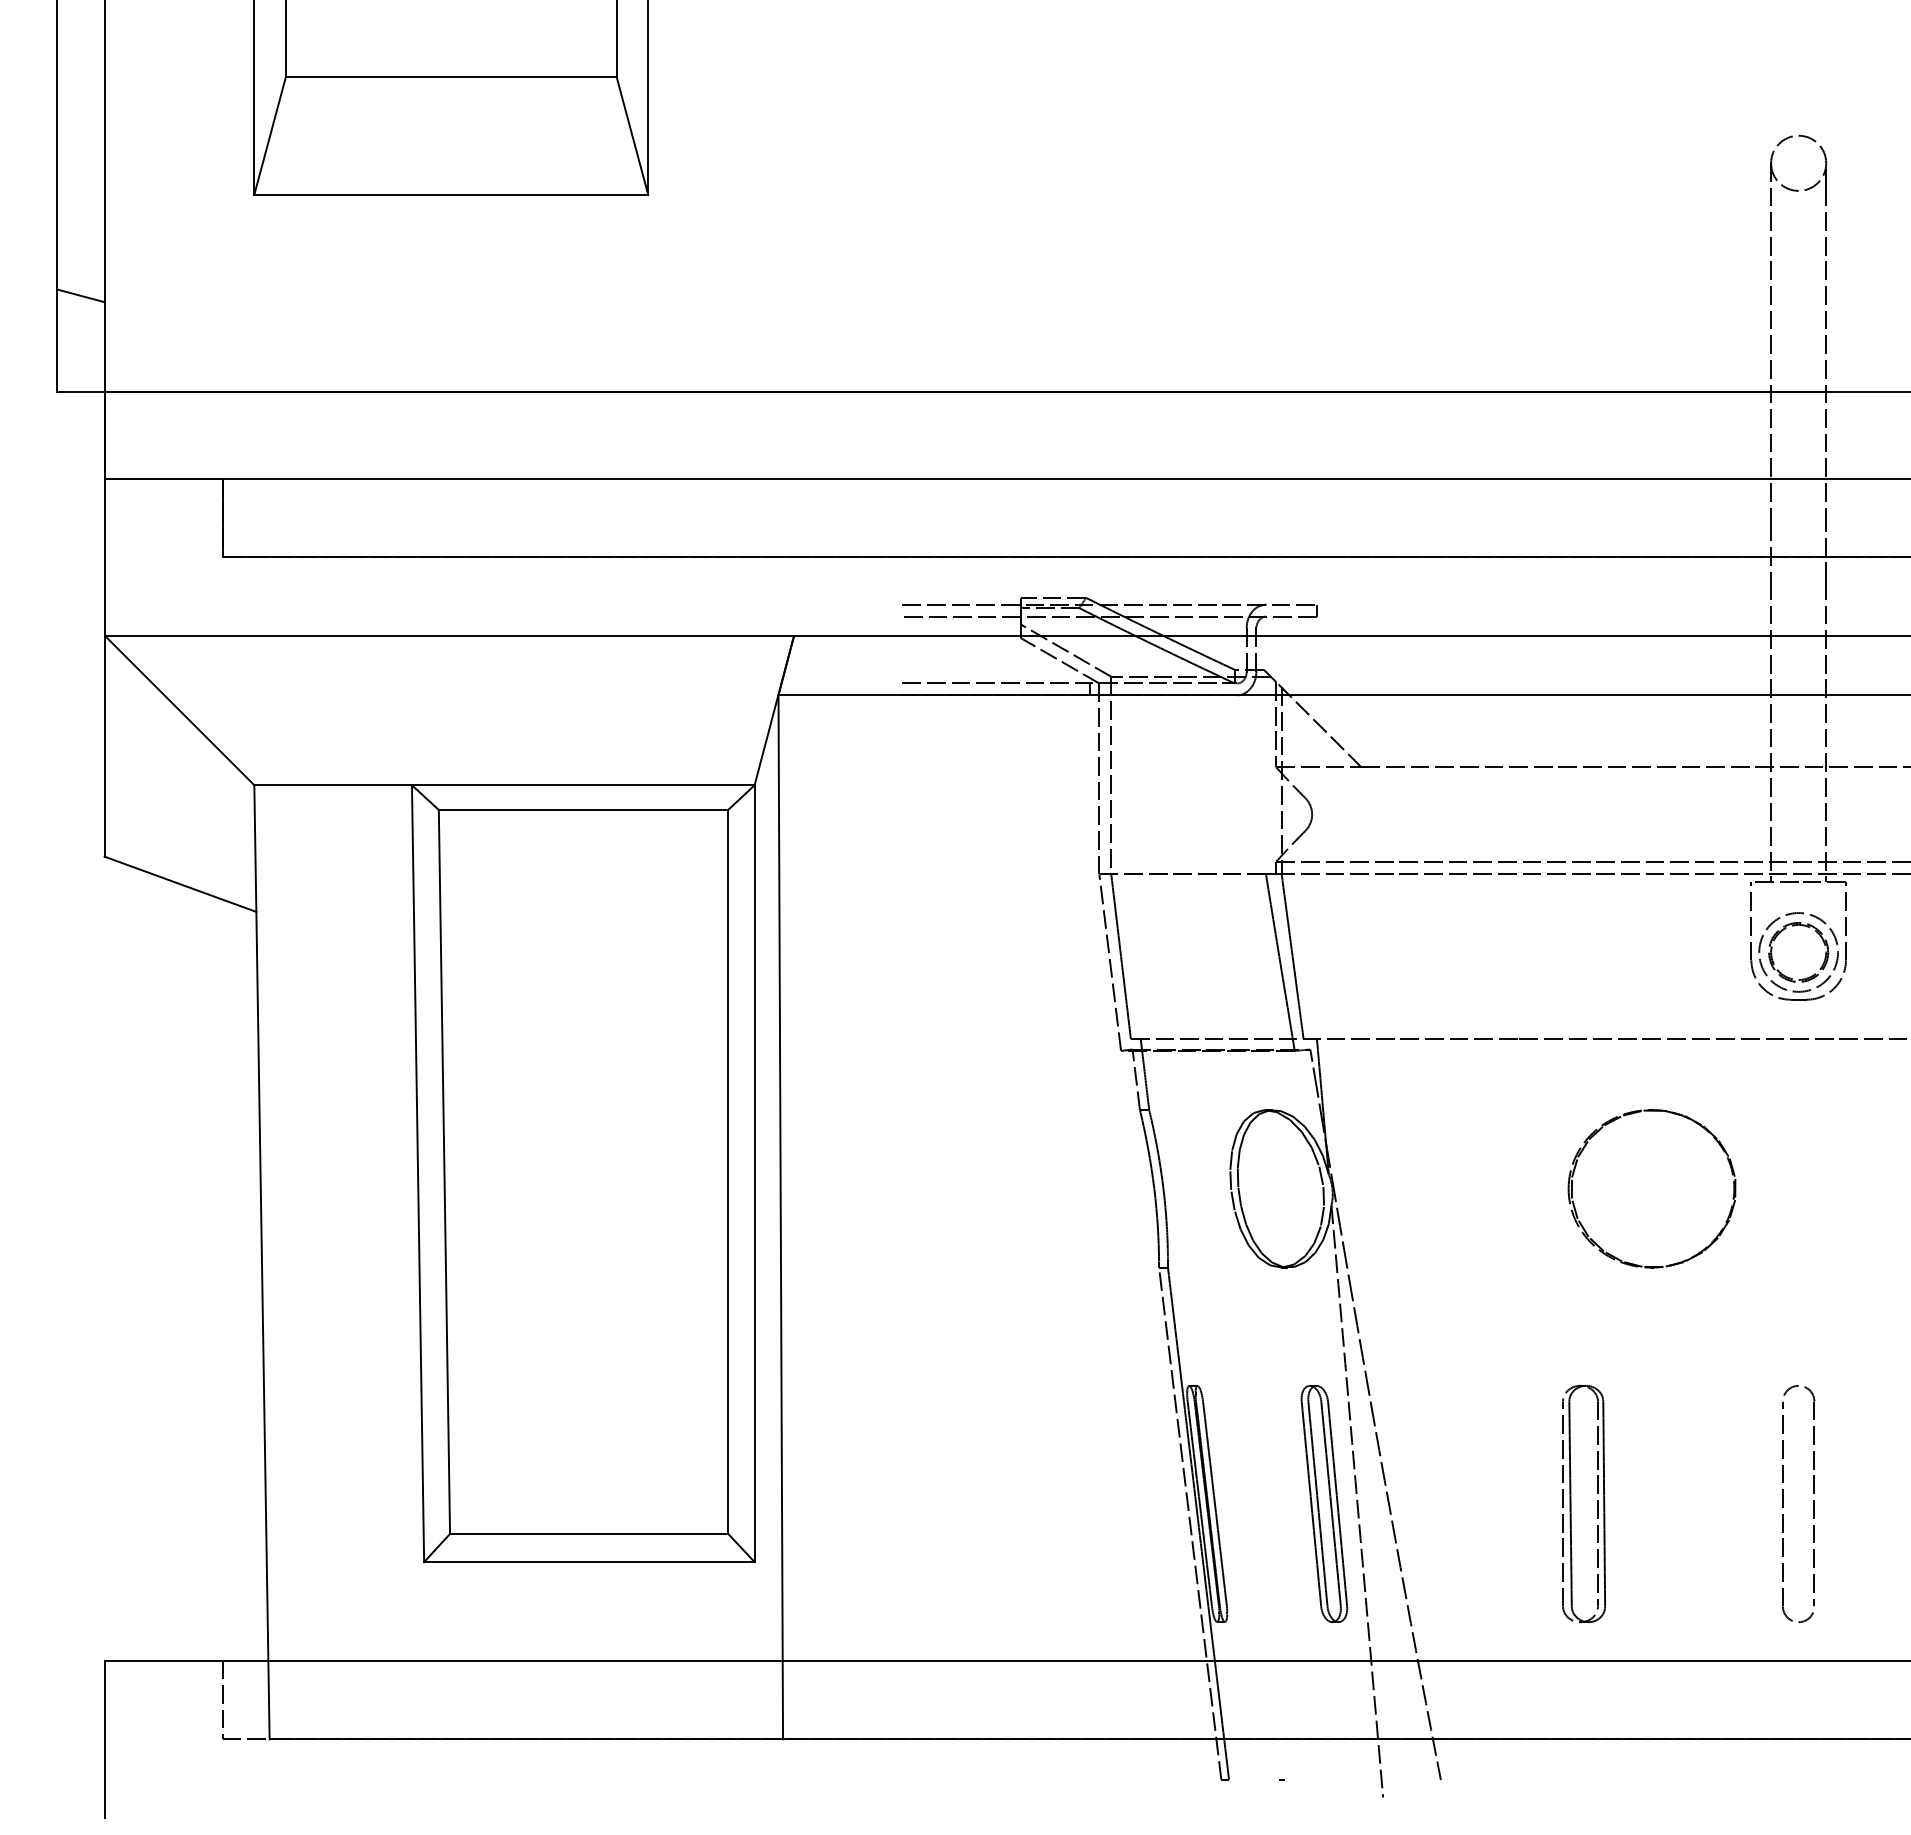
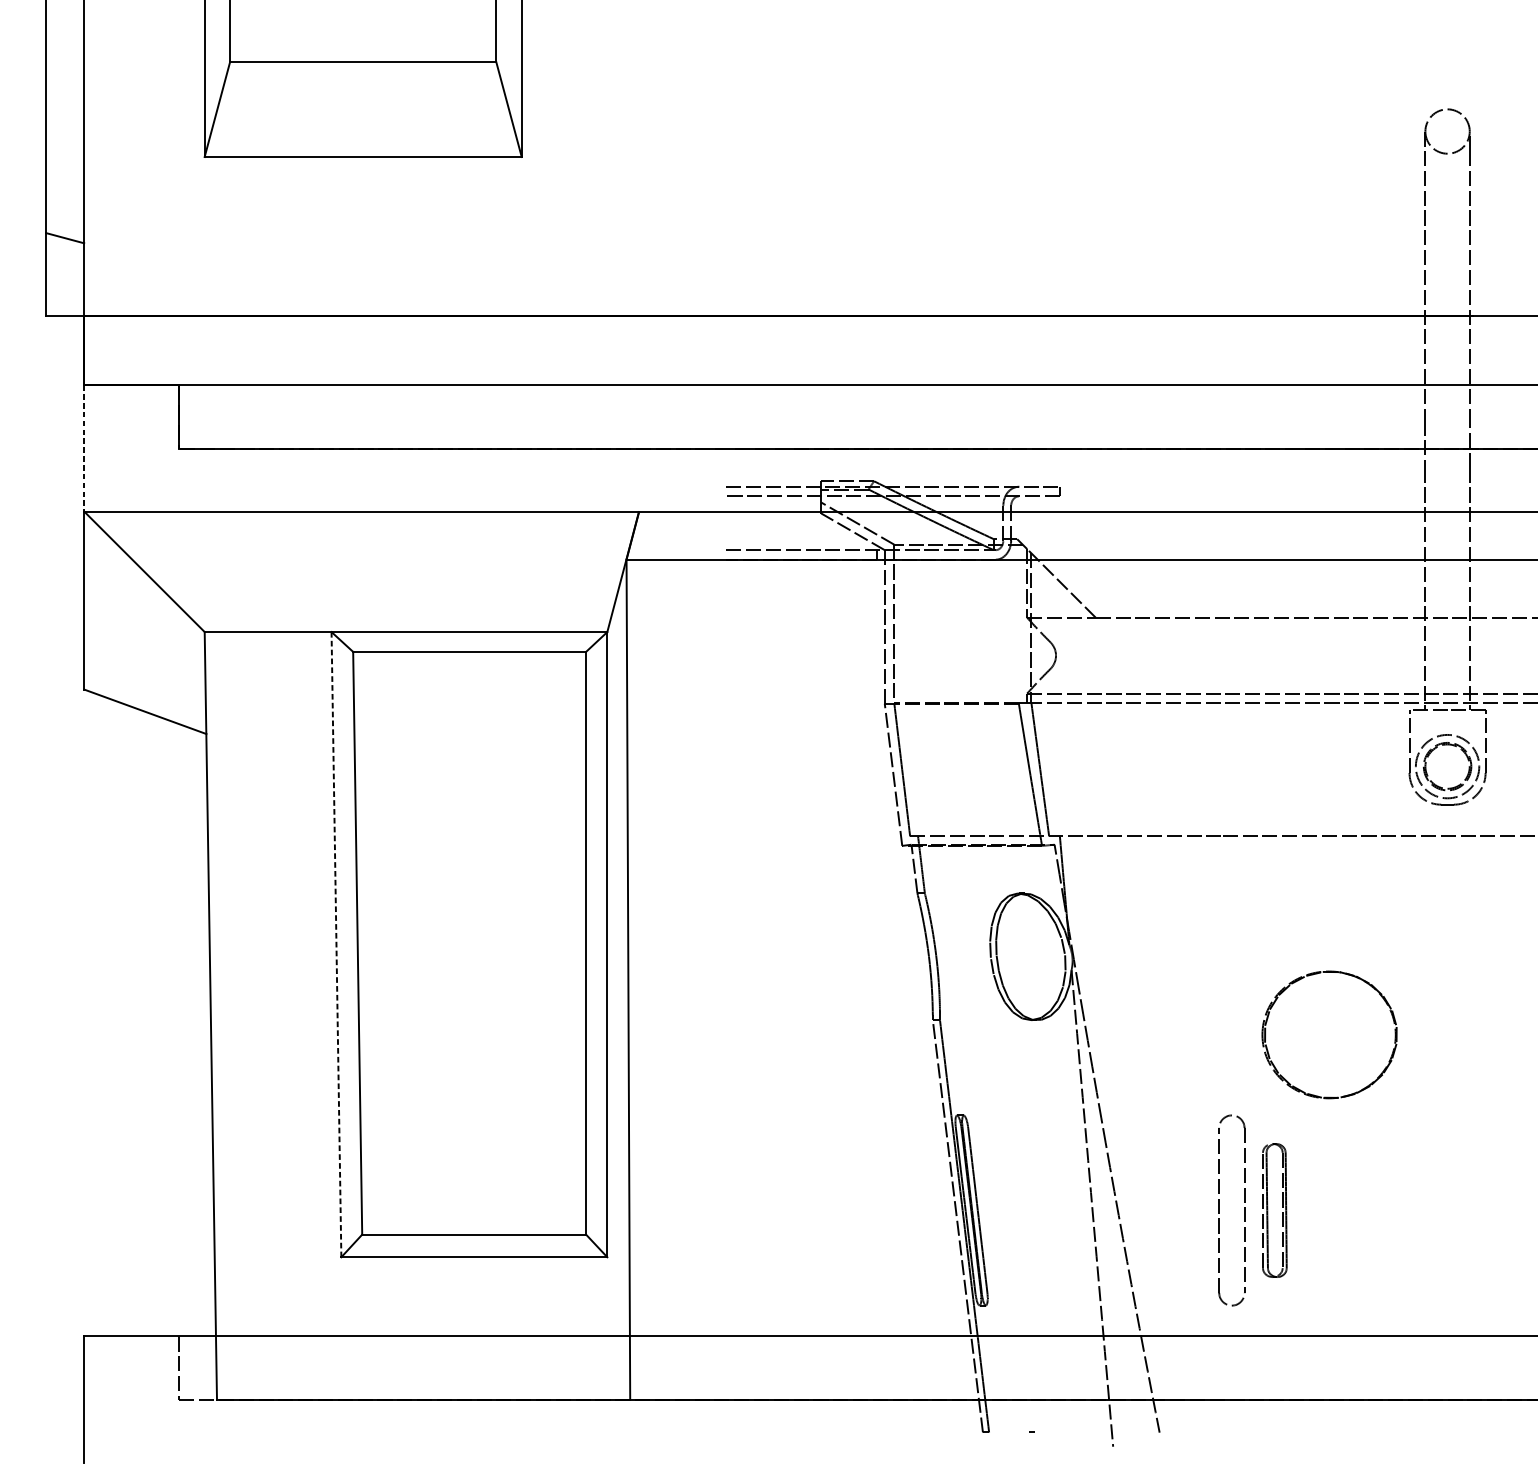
line: (104, 557) -> (84, 448), solid -> dashed
part: (1632, 1114) -> (1313, 975), moved
line: (418, 1173) -> (336, 944), solid -> dashed
part: (1324, 1503) -> (1065, 1210), removed
part: (1583, 1503) -> (1274, 1210), size x0.7
part: (1783, 1504) -> (1219, 1210), moved

